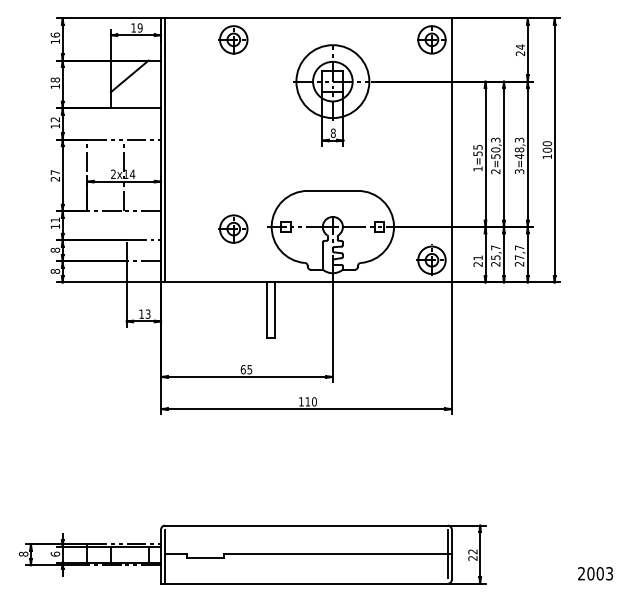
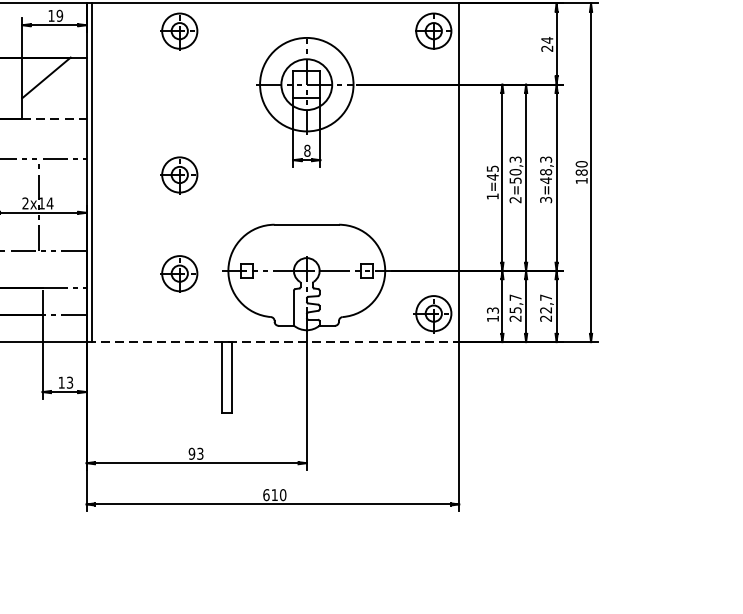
line: (136, 108) -> (55, 119), solid -> dashed
text: (547, 149) -> (581, 171), 100 -> 180
part: (233, 151) -> (179, 174), added
text: (477, 153) -> (492, 176), 1=55 -> 1=45
text: (519, 257) -> (545, 310), 27,7 -> 22,7
text: (477, 260) -> (492, 313), 21 -> 13
line: (304, 282) -> (270, 342), solid -> dashed
text: (246, 369) -> (196, 453), 65 -> 93
text: (300, 401) -> (265, 494), 110 -> 610

